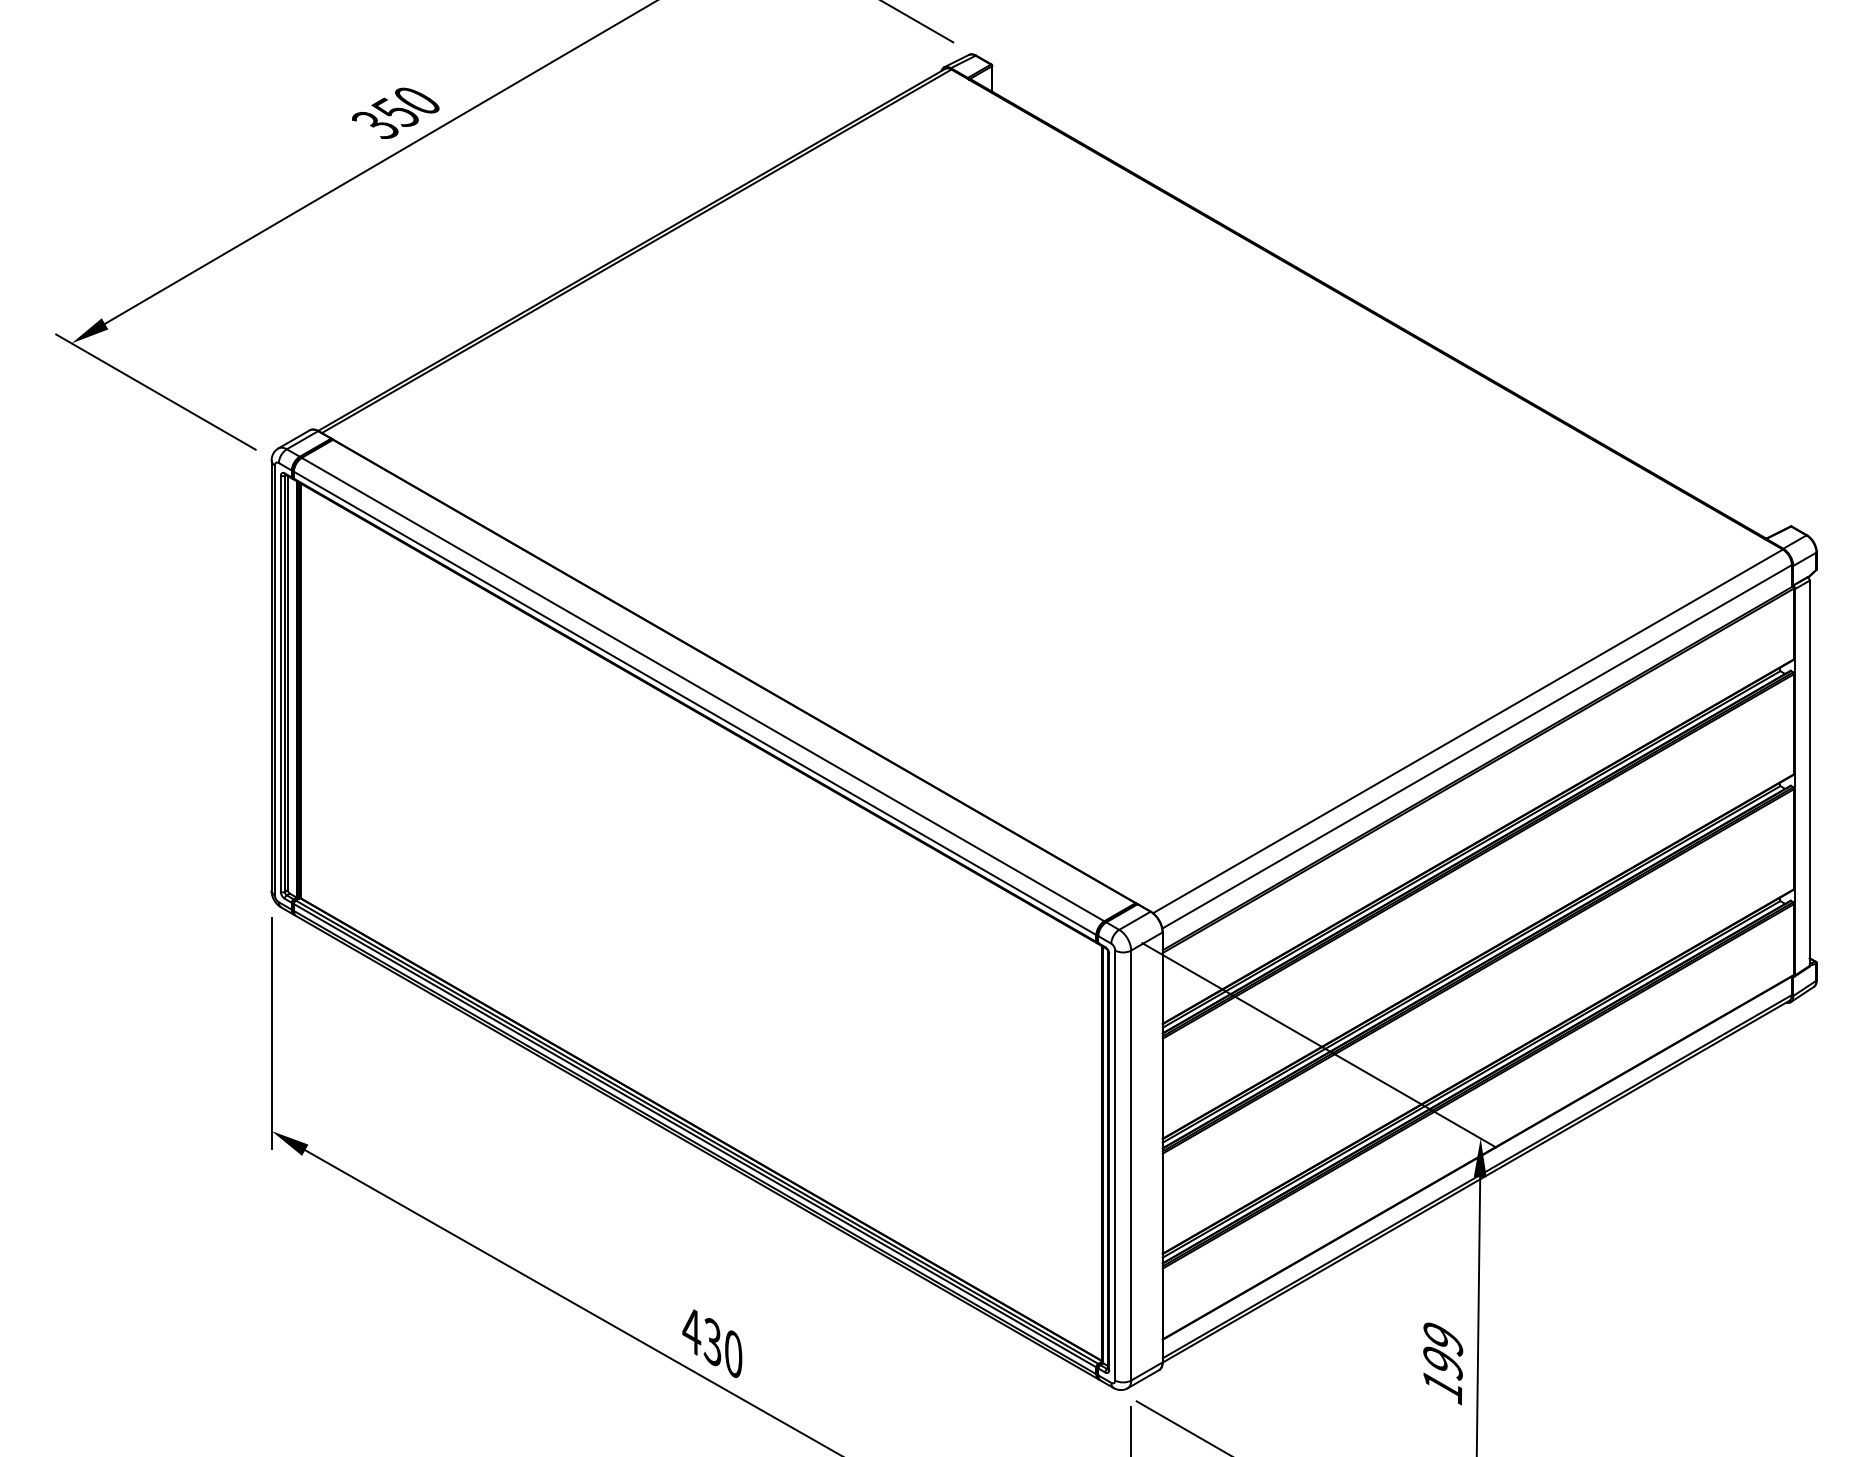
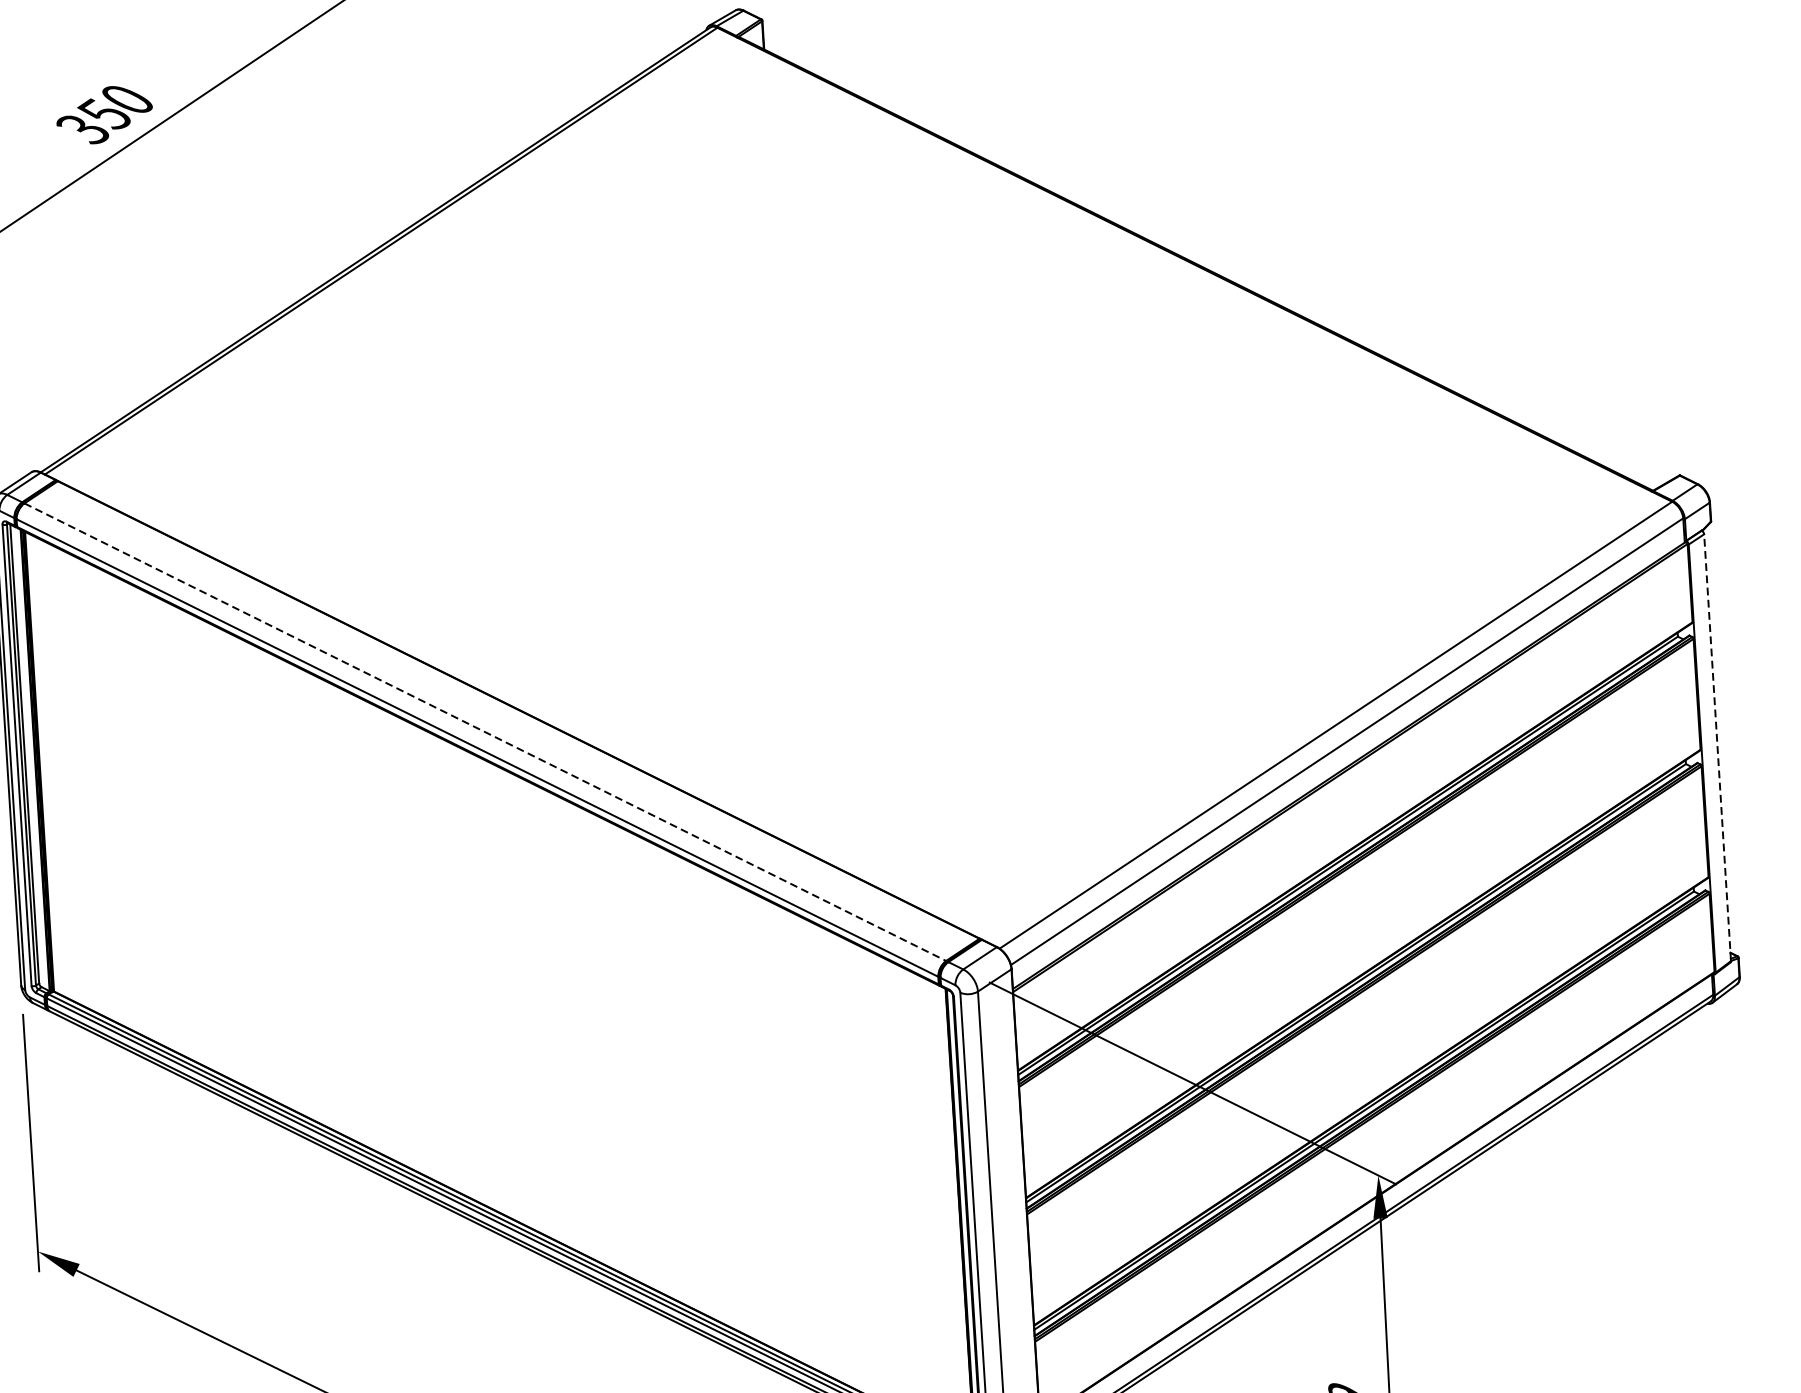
line: (703, 689) -> (485, 732), solid -> dashed
line: (1809, 773) -> (1717, 748), solid -> dashed

